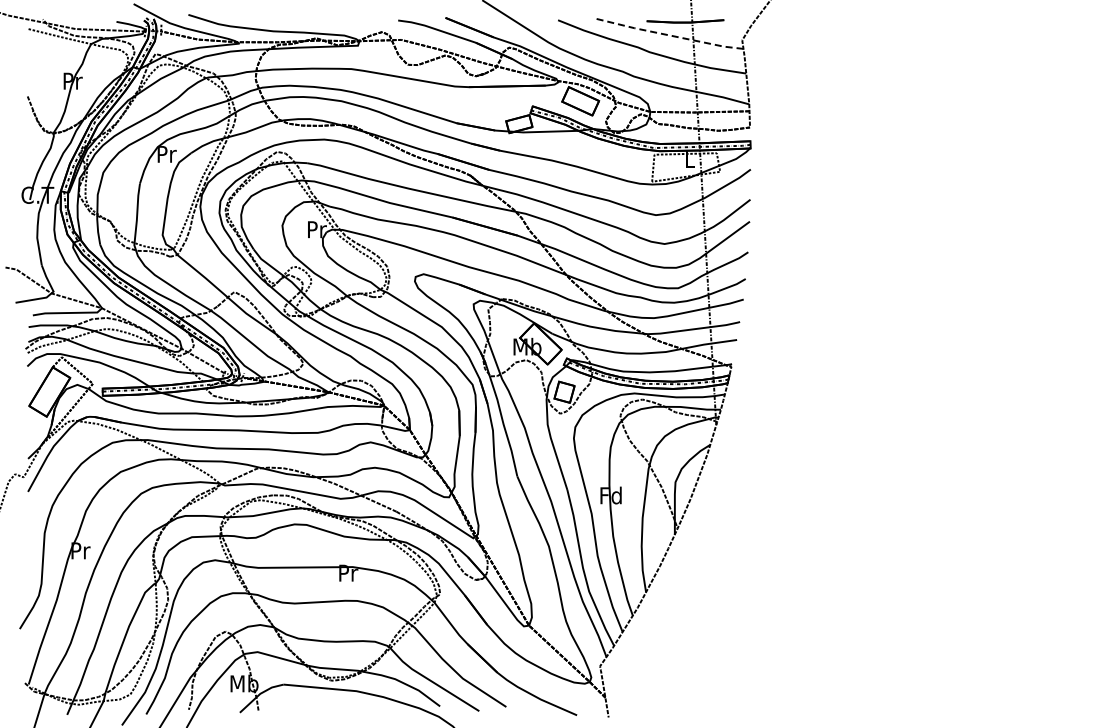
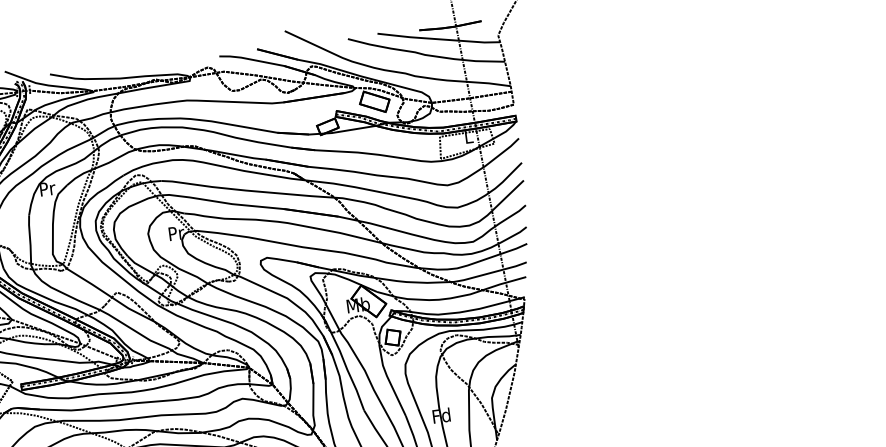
line: (668, 35) -> (438, 39), dashed -> solid

